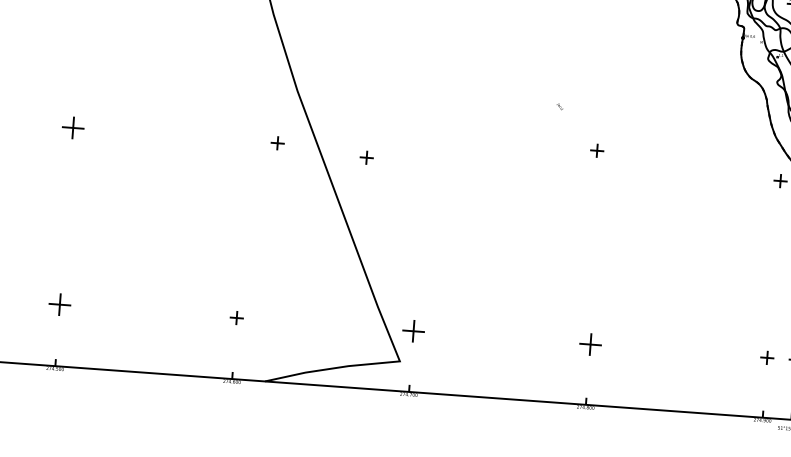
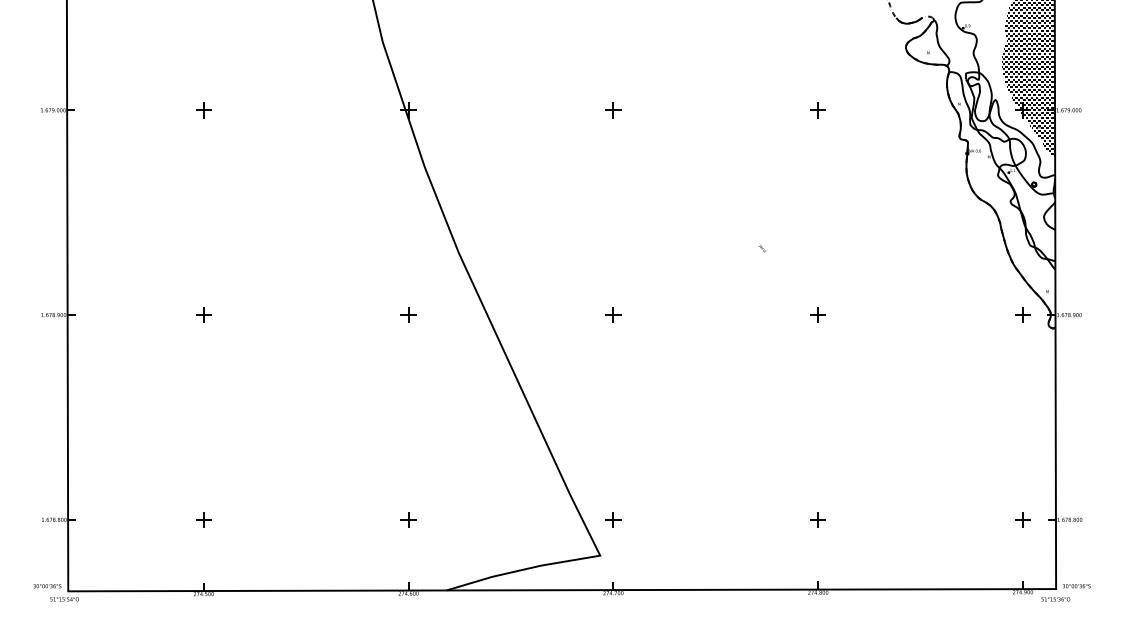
part: (73, 127) -> (203, 314), size x0.62
part: (277, 142) -> (408, 314), moved
part: (596, 150) -> (817, 314), moved
part: (366, 157) -> (613, 314), moved
part: (59, 304) -> (203, 519), size x0.62
part: (413, 331) -> (613, 519), size x0.62
part: (589, 344) -> (817, 519), size x0.62

